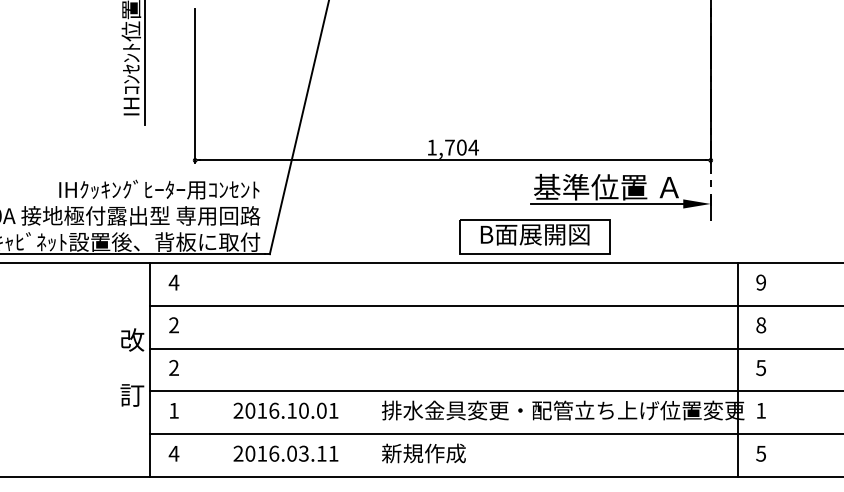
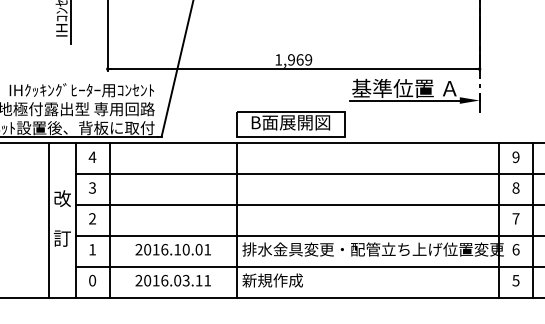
text: (461, 147) -> (299, 59), 1,704 -> 1,969
part: (534, 236) -> (290, 124), moved
text: (173, 325) -> (92, 188), 2 -> 3
text: (761, 368) -> (516, 219), 5 -> 7
line: (114, 370) -> (49, 220), added
line: (197, 370) -> (109, 220), added
line: (374, 370) -> (237, 220), added
line: (784, 370) -> (532, 220), added
text: (761, 410) -> (516, 249), 1 -> 6
text: (173, 453) -> (92, 280), 4 -> 0

